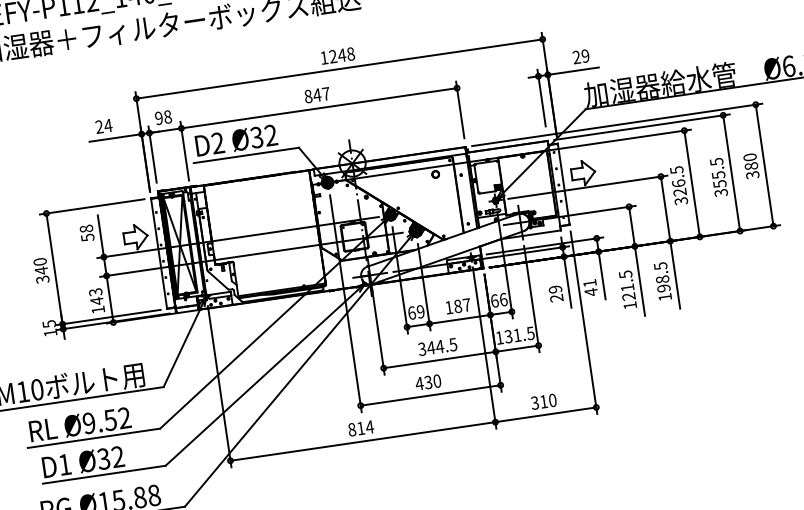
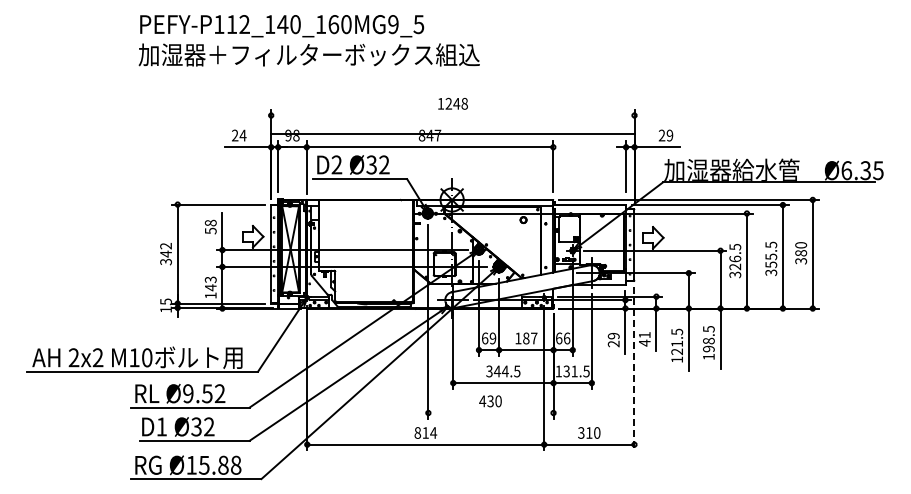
line: (339, 69) -> (452, 133), moved
text: (39, 261) -> (165, 245), 340 -> 342
line: (583, 322) -> (634, 368), solid -> dashed
line: (430, 396) -> (490, 413), removed

